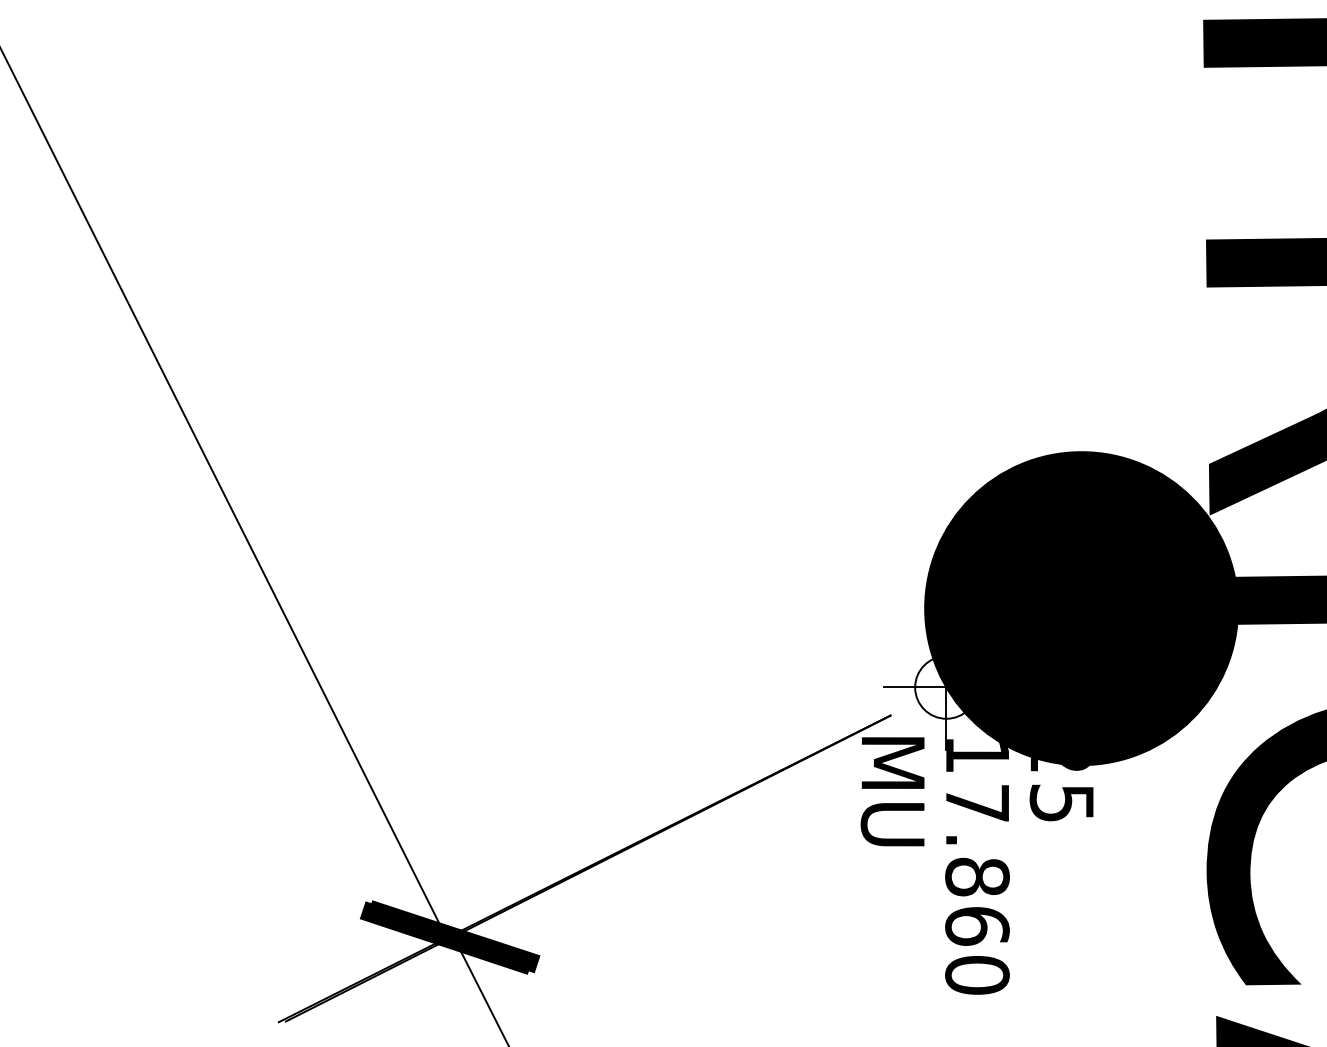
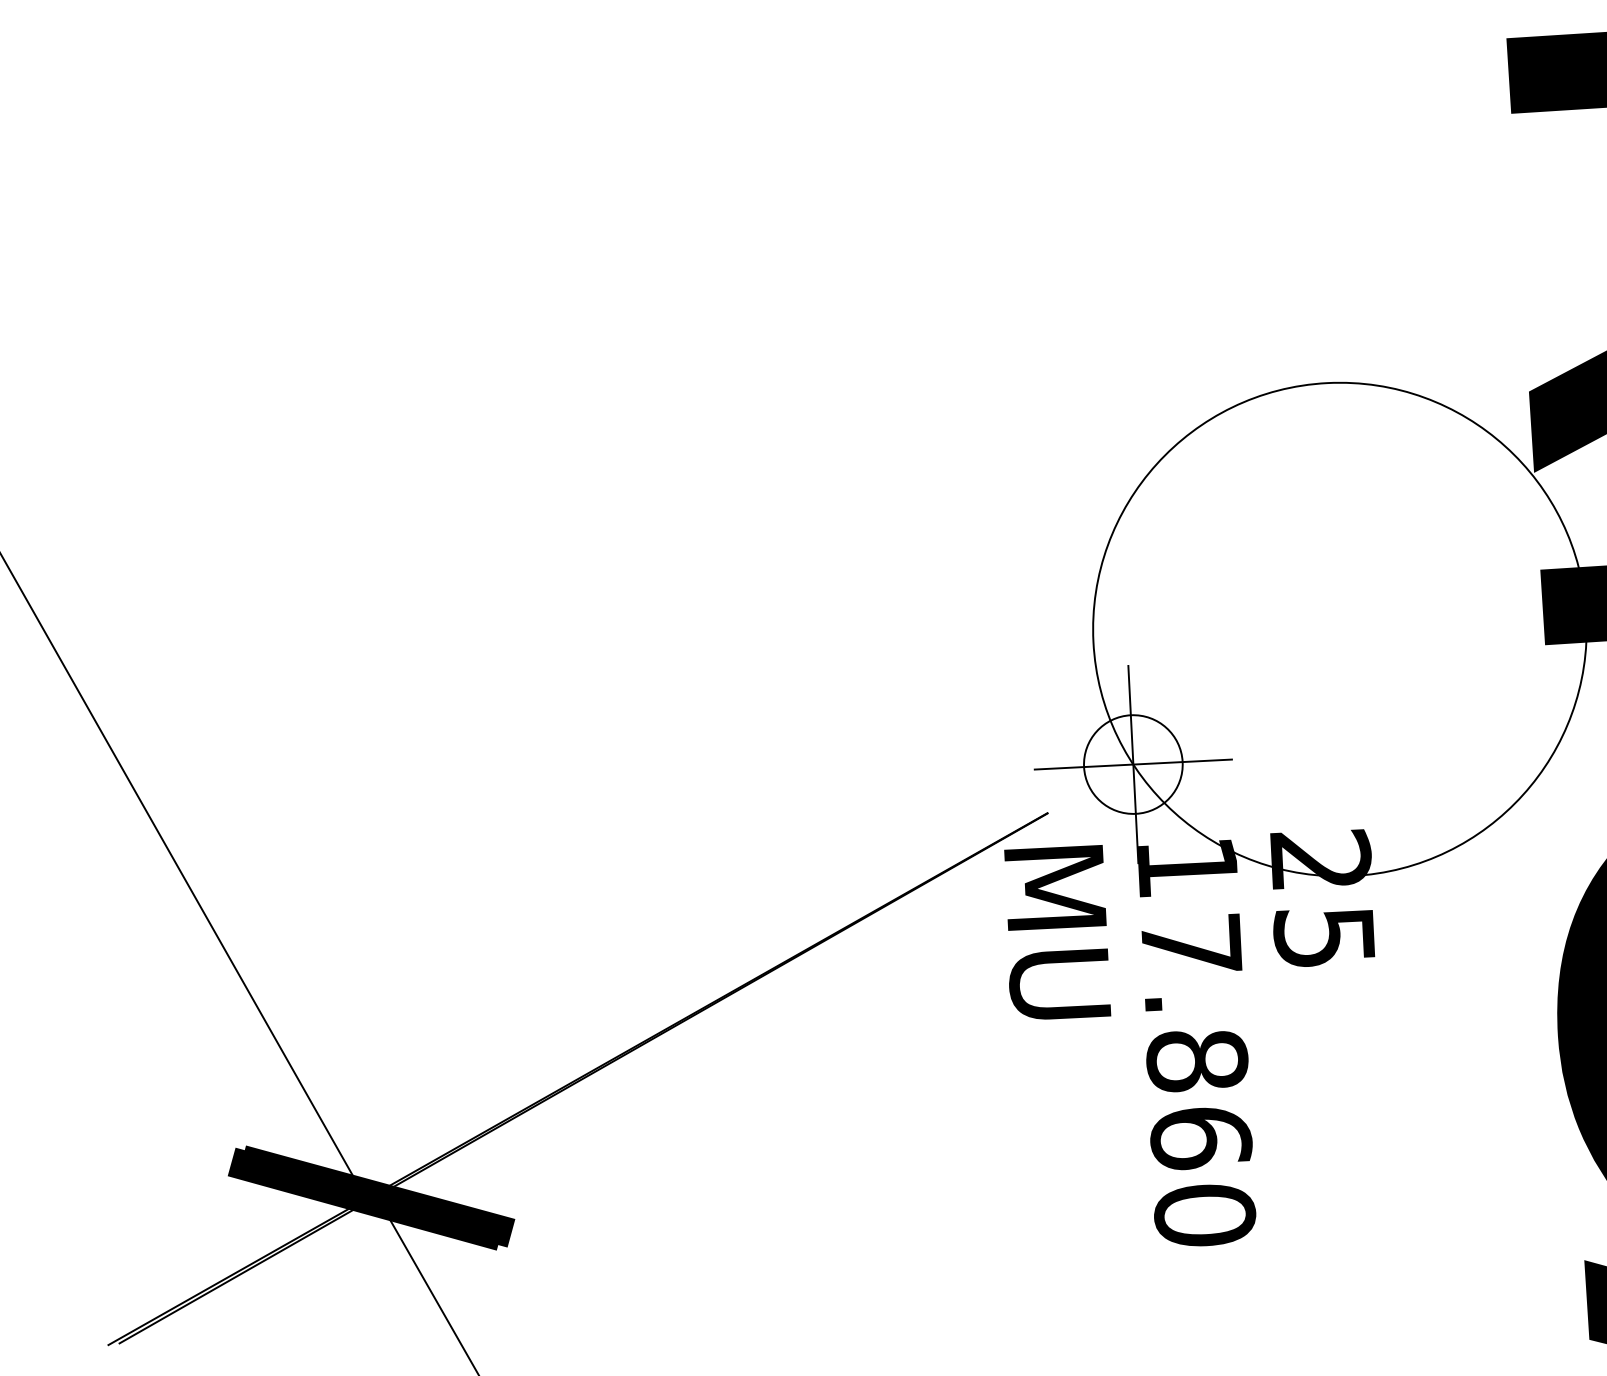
fill: (1081, 608) -> (1339, 629), removed

